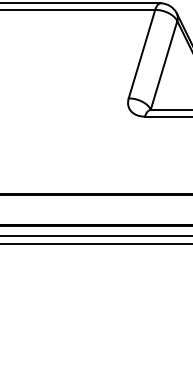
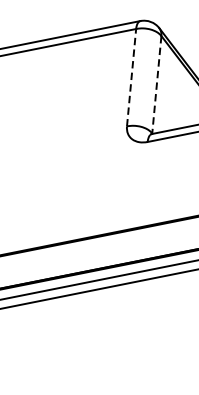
line: (142, 53) -> (131, 76), solid -> dashed
line: (163, 65) -> (156, 84), solid -> dashed

